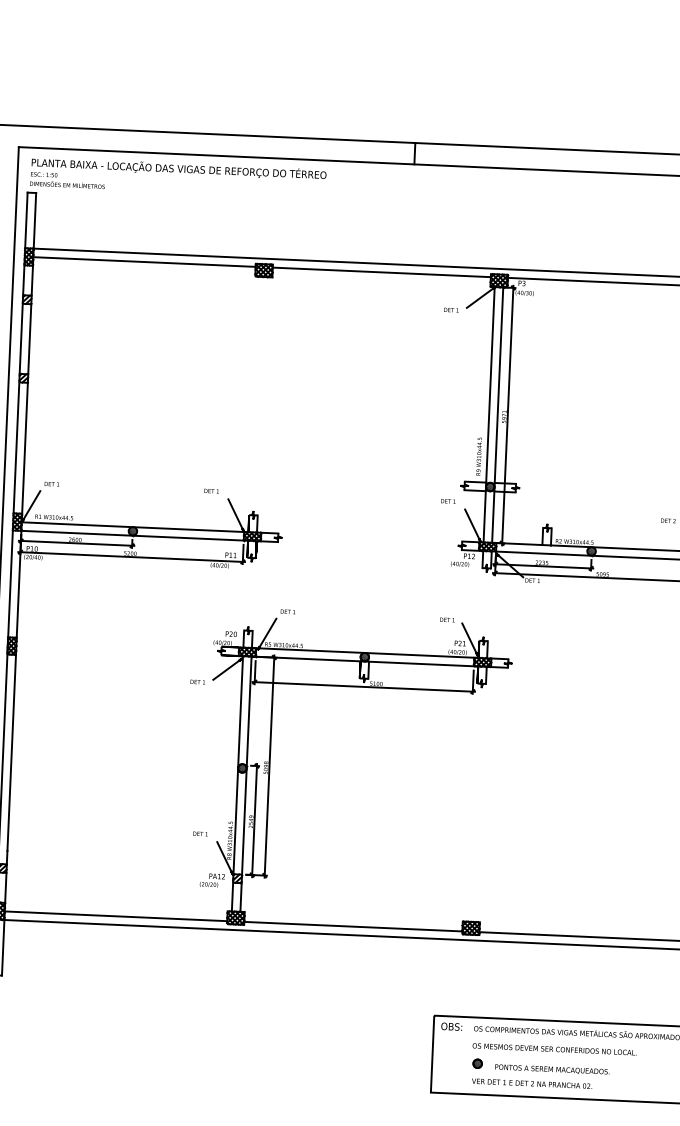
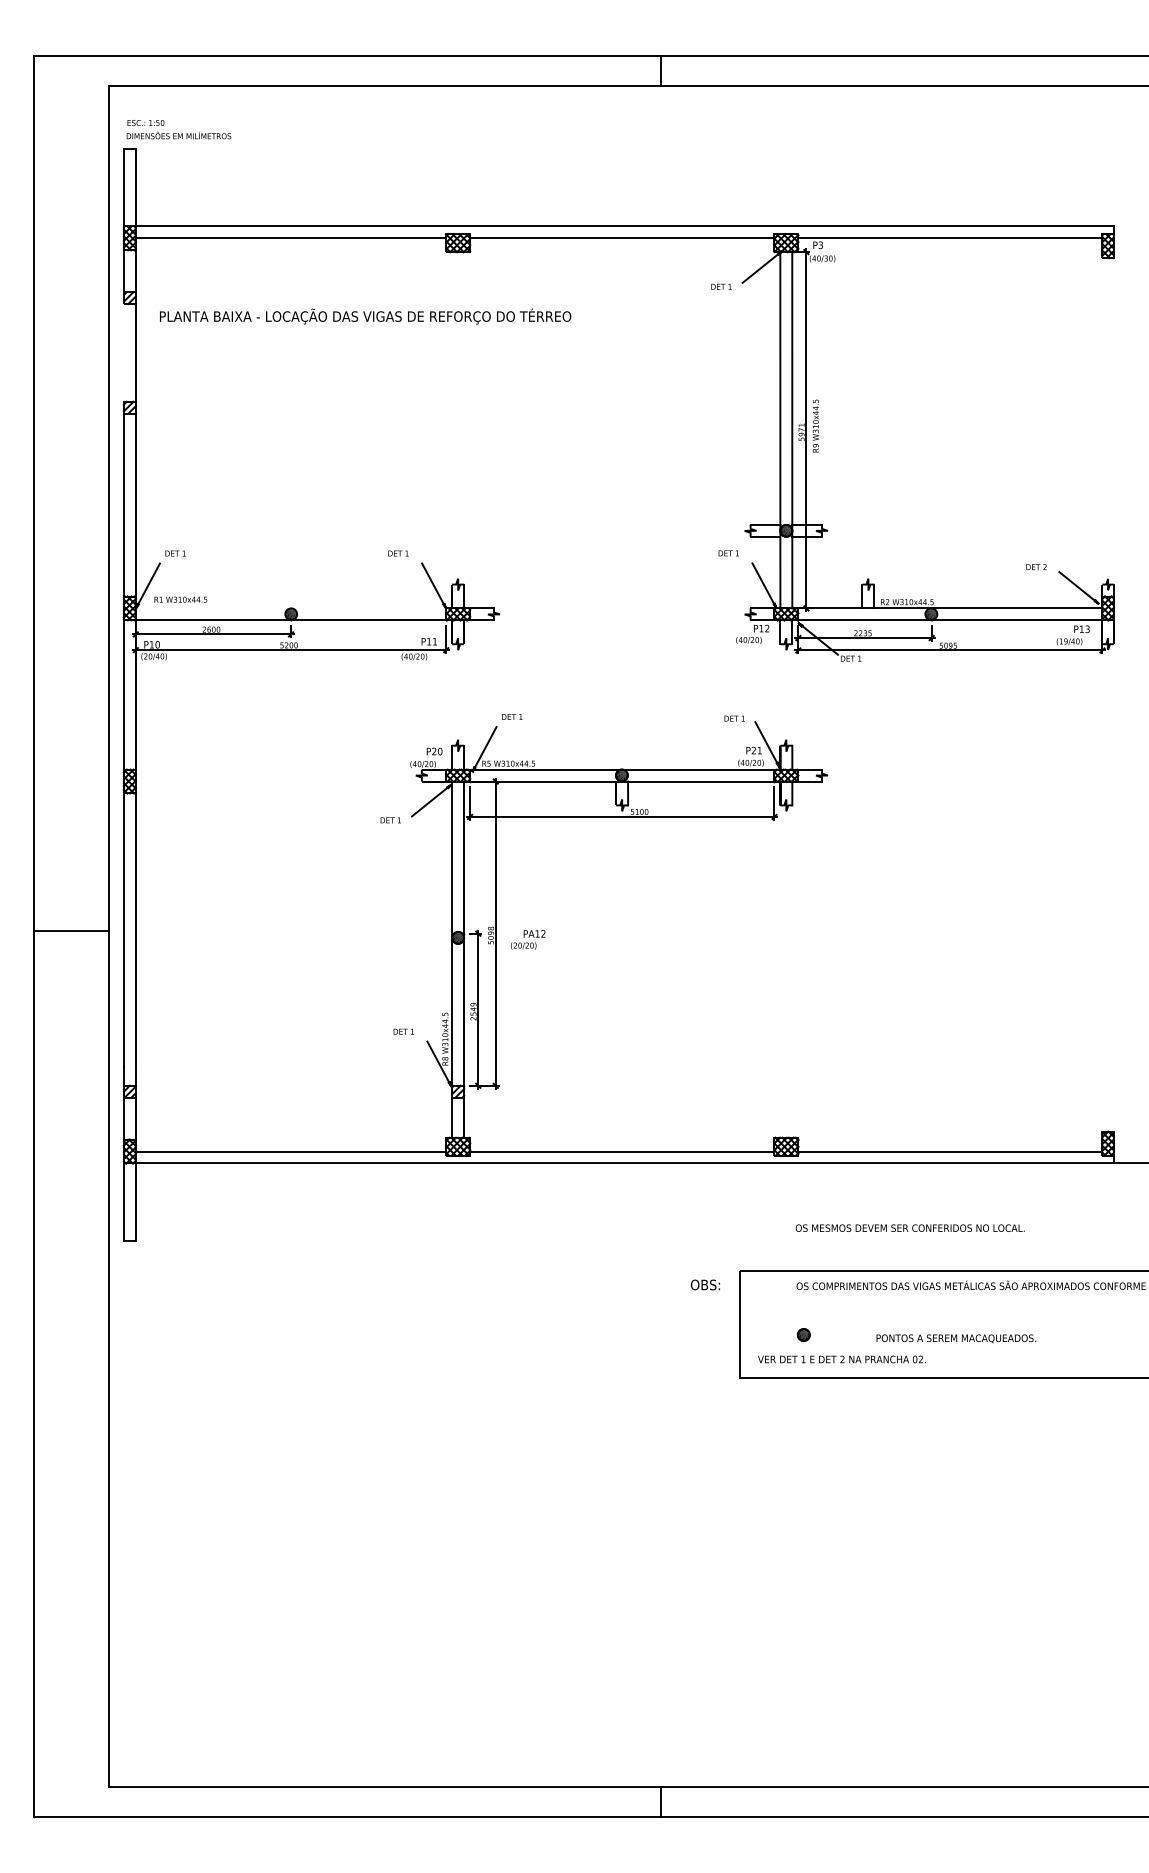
text: (179, 168) -> (365, 316), moved
line: (20, 338) -> (123, 352), removed
text: (478, 456) -> (815, 425), moved
line: (132, 527) -> (290, 608), removed
text: (212, 880) -> (528, 939), moved
text: (451, 1026) -> (705, 1284), moved
text: (554, 1048) -> (909, 1227), moved
text: (552, 1069) -> (956, 1338), moved
text: (531, 1083) -> (841, 1359), moved

